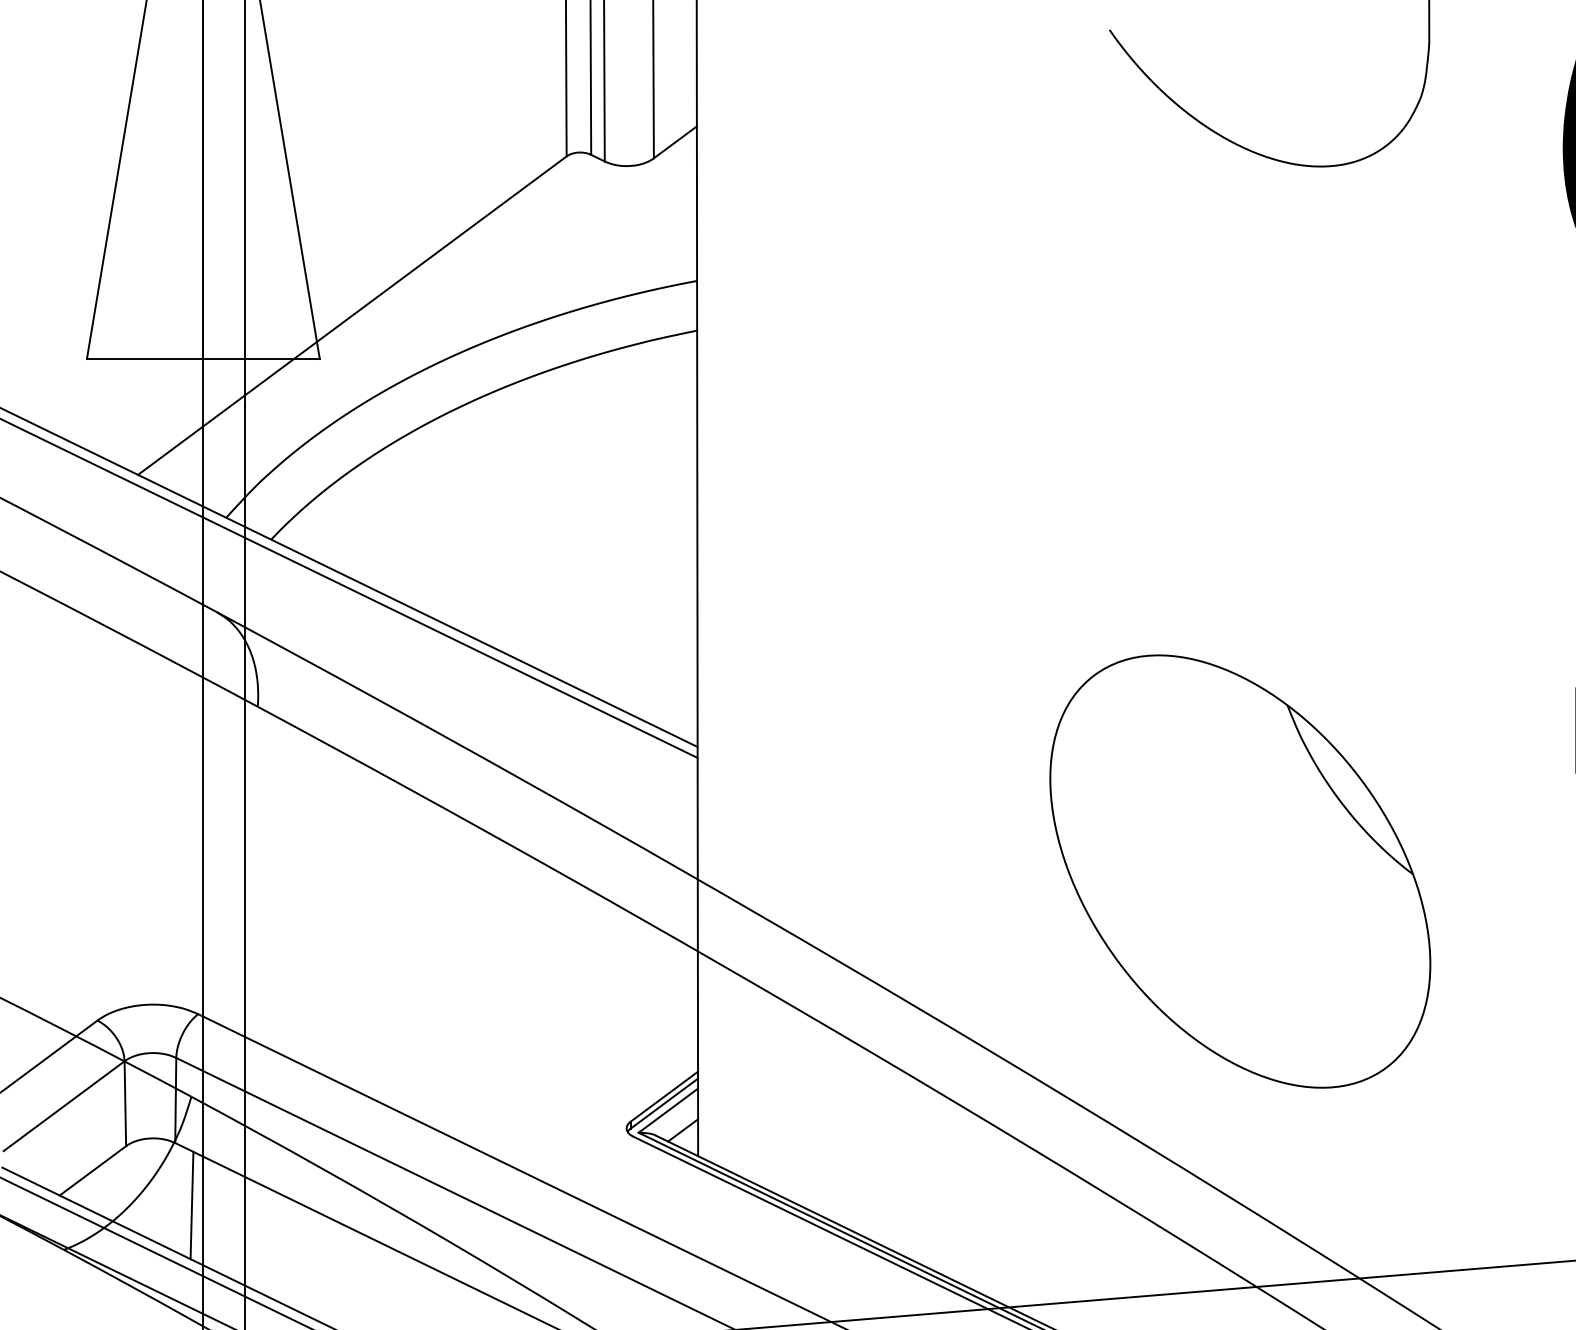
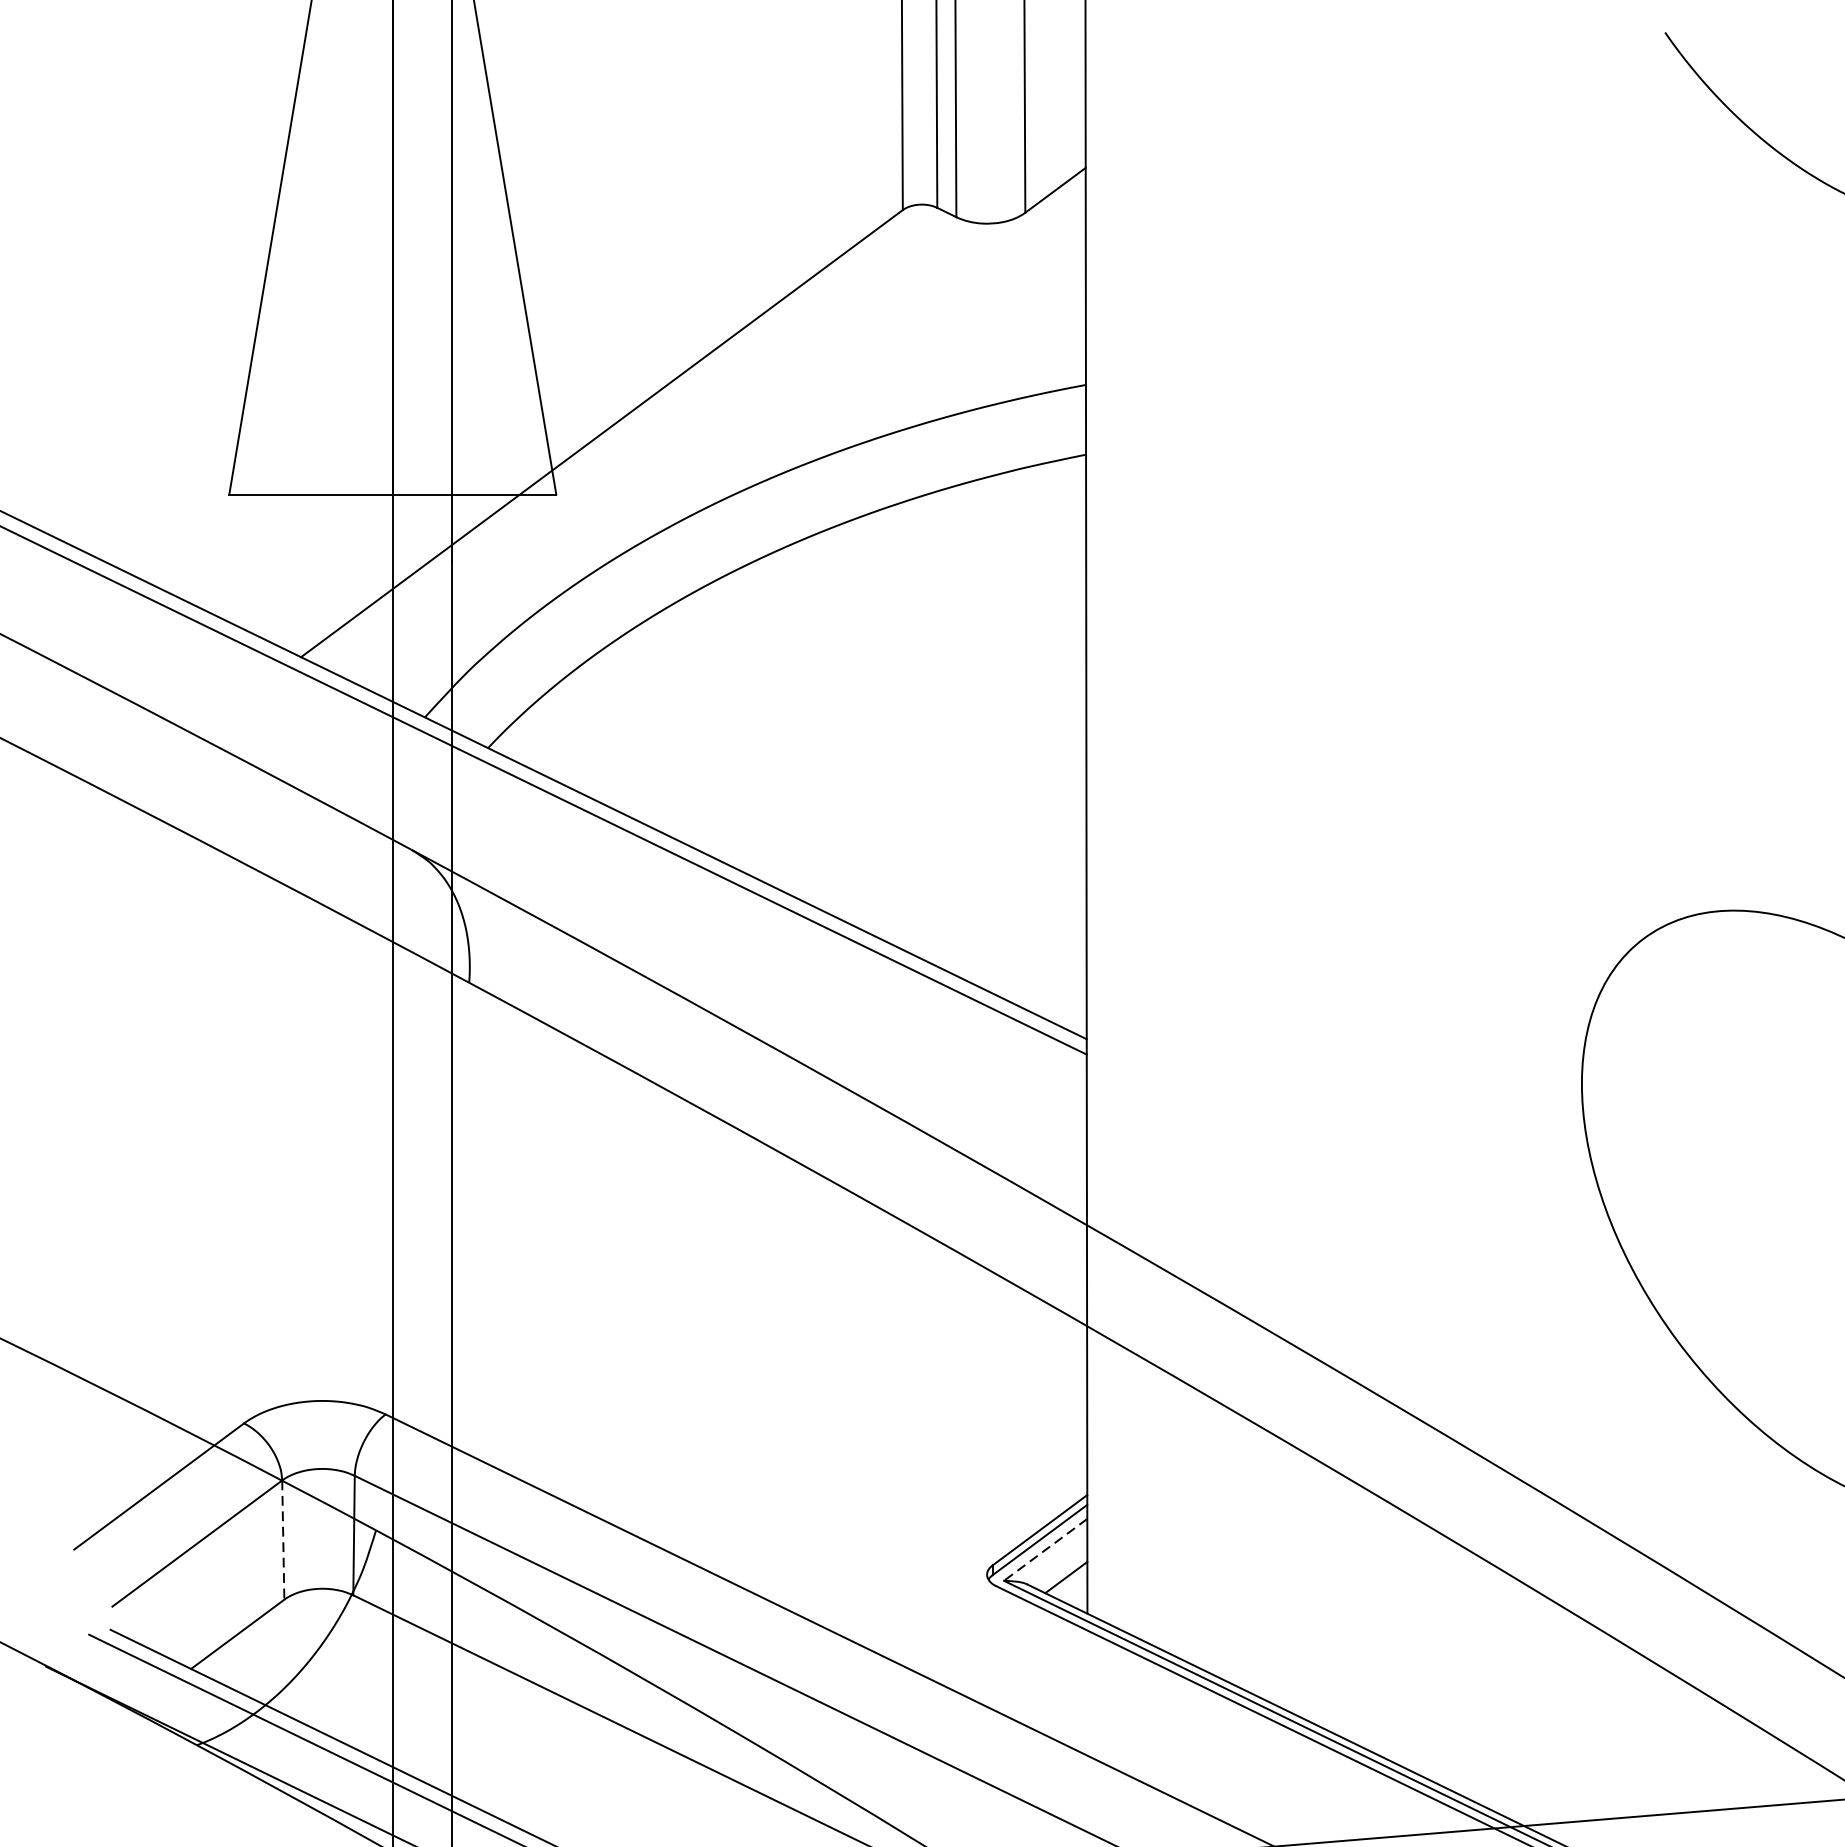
line: (125, 1104) -> (283, 1541), solid -> dashed
line: (668, 1110) -> (1045, 1549), solid -> dashed
line: (191, 1205) -> (376, 1682), removed

